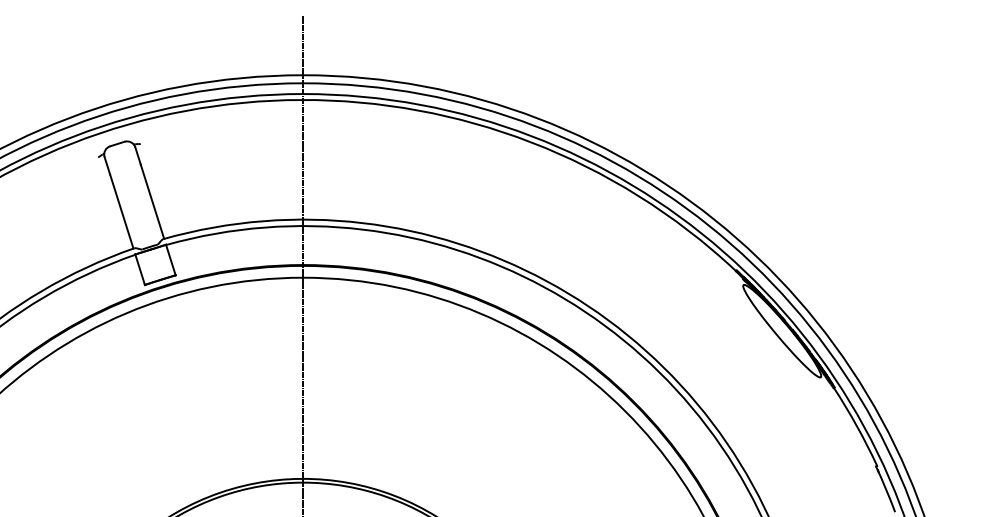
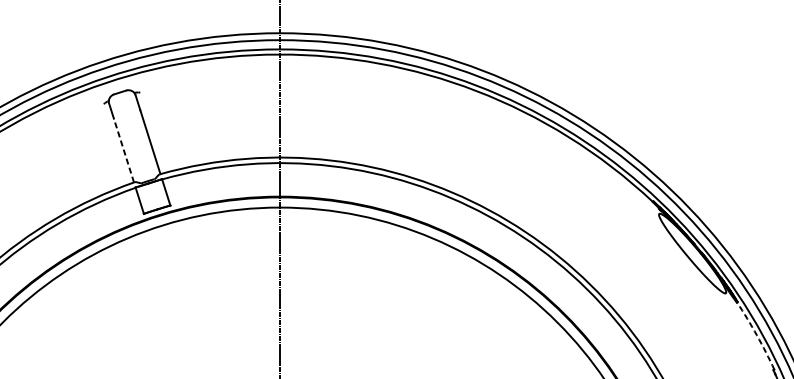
line: (121, 211) -> (123, 150), solid -> dashed
arc: (857, 426) -> (757, 335), solid -> dashed

